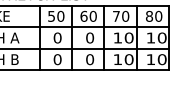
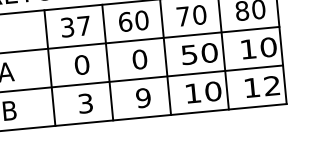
text: (56, 15) -> (76, 25), 50 -> 37
text: (117, 37) -> (188, 53), 10 -> 50
text: (57, 59) -> (85, 103), 0 -> 3
text: (89, 59) -> (142, 97), 0 -> 9
text: (161, 59) -> (270, 85), 10 -> 12

